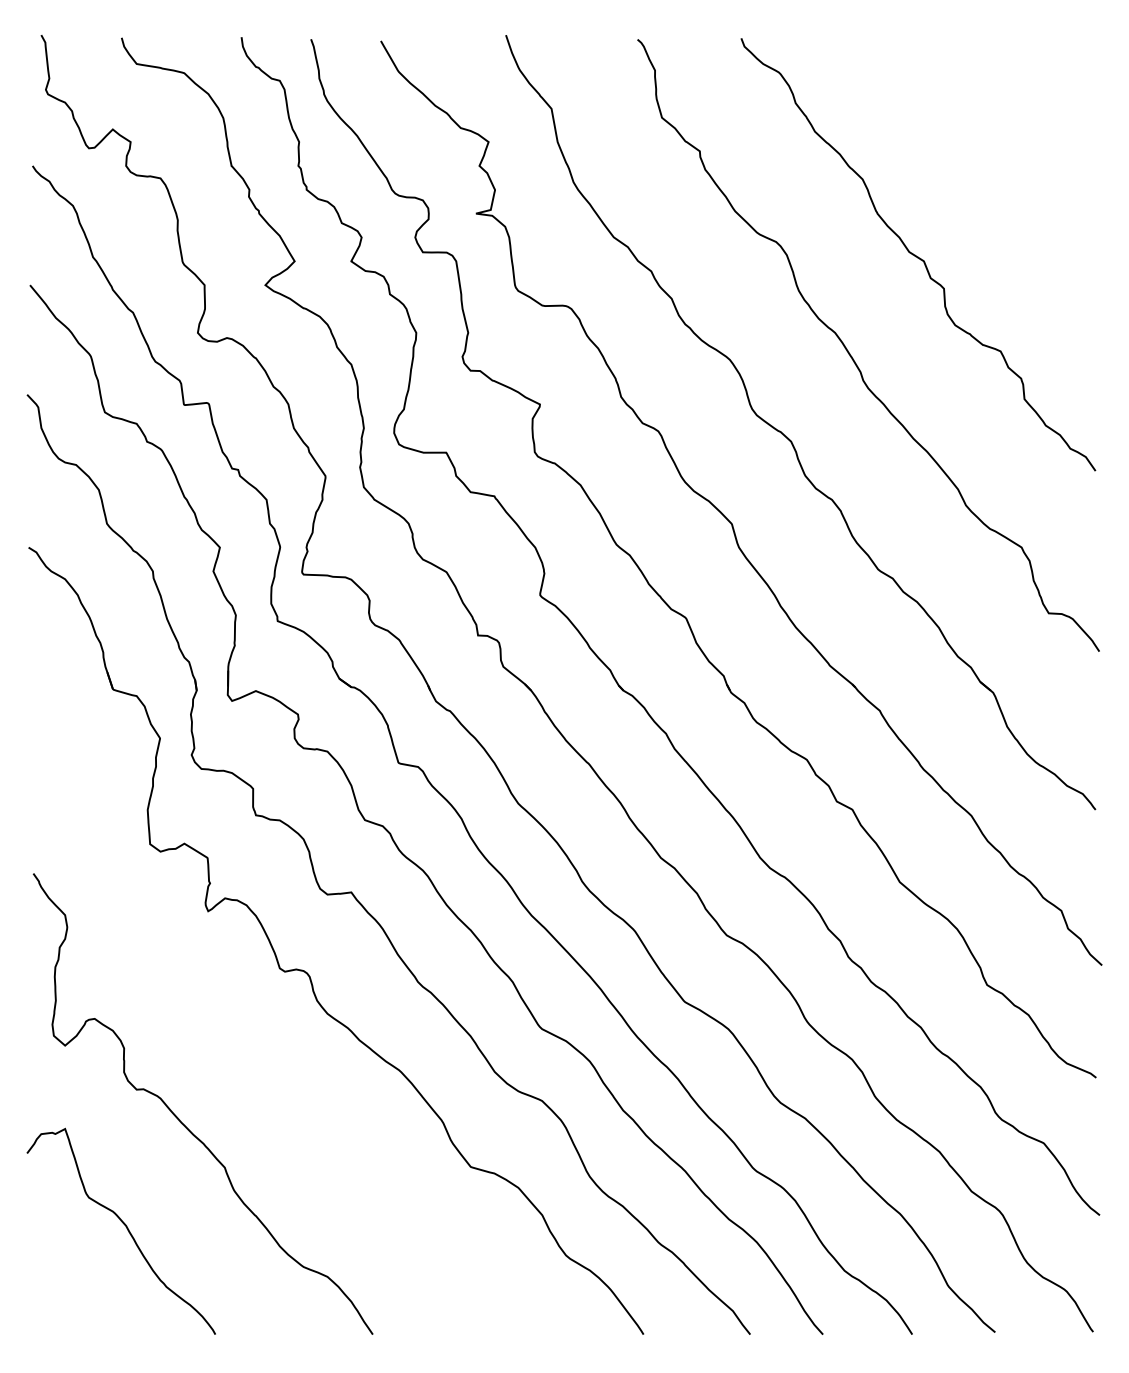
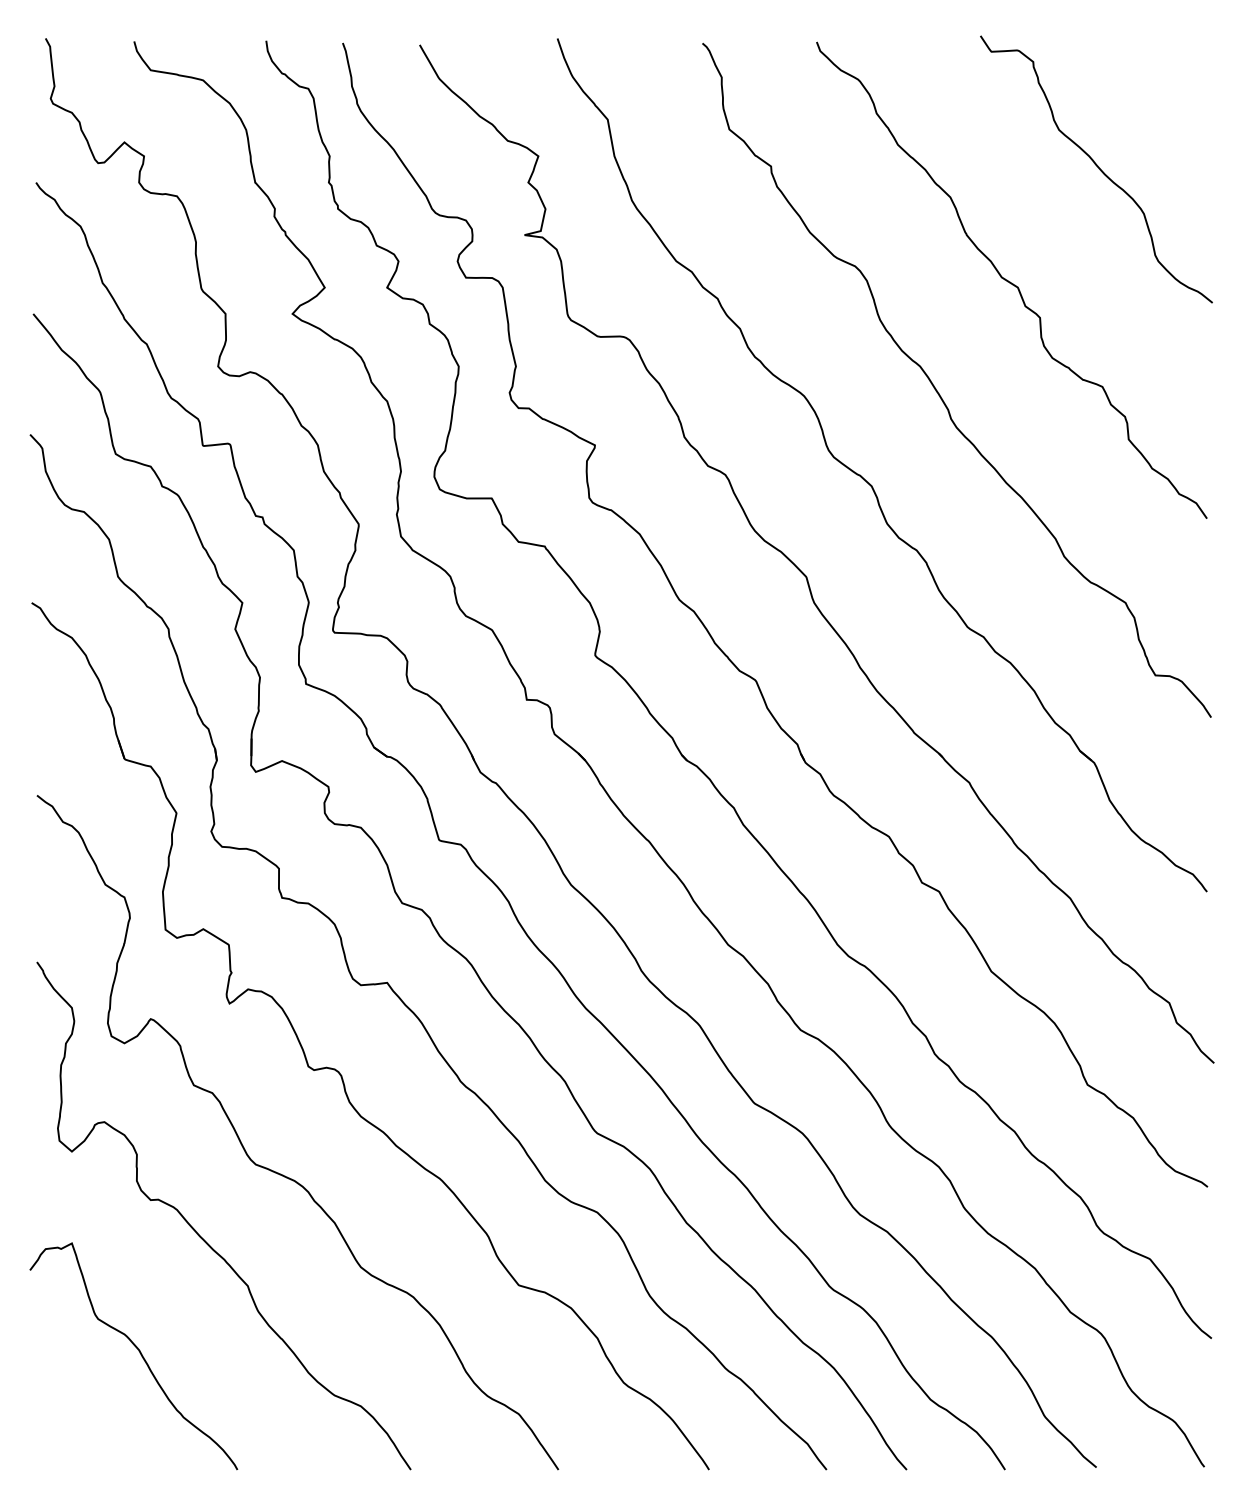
curve: (996, 152) -> (1097, 167), added
curve: (257, 1066) -> (283, 1174), added

